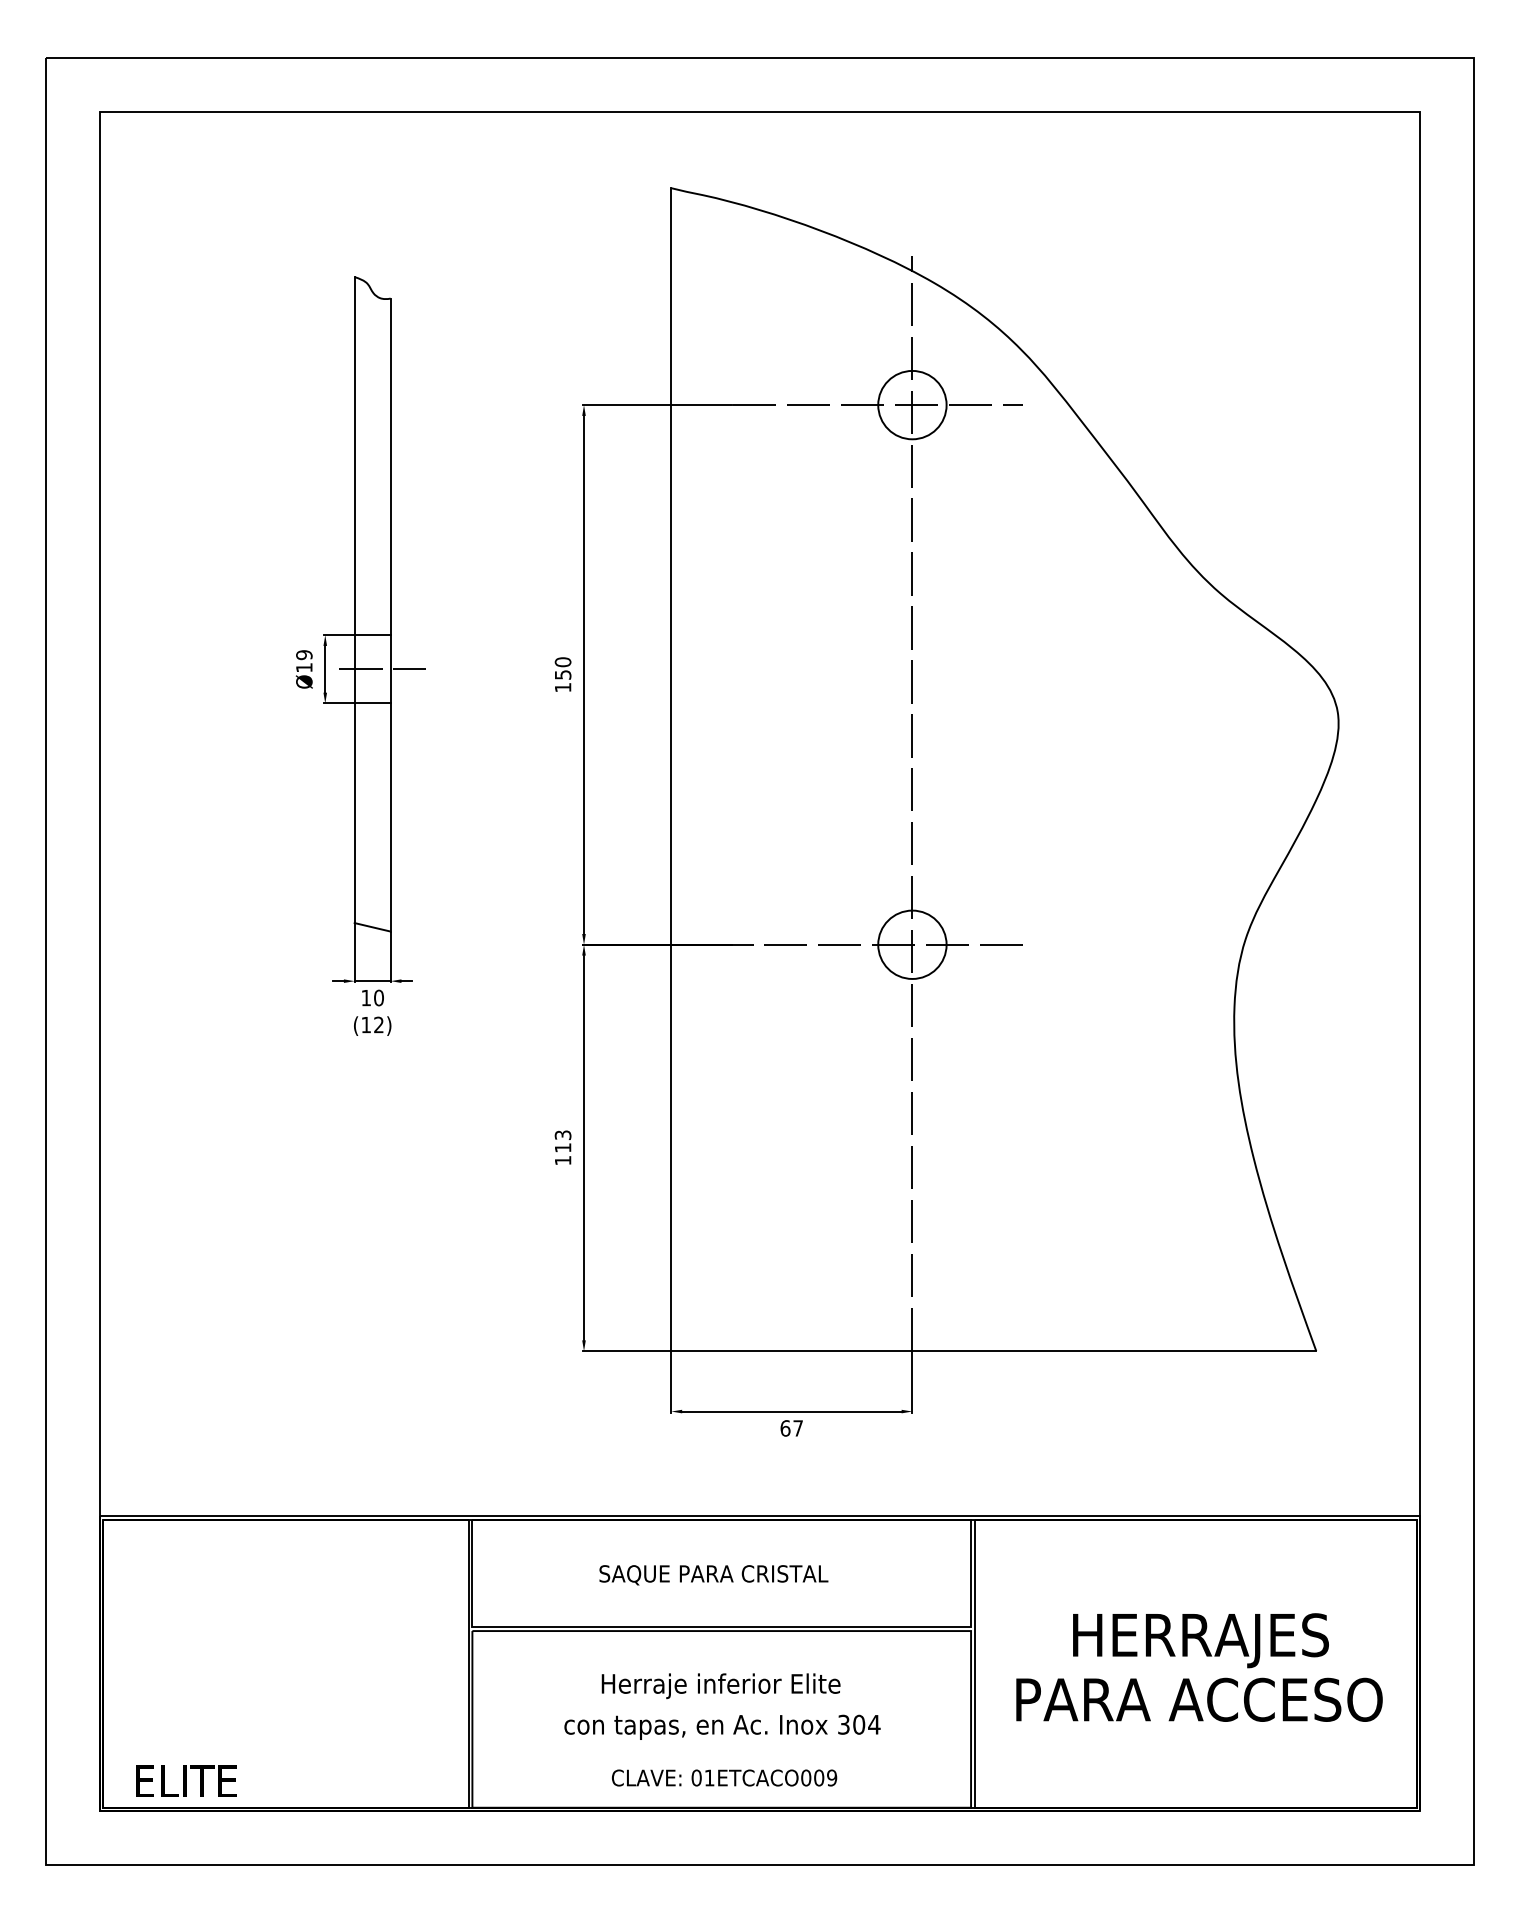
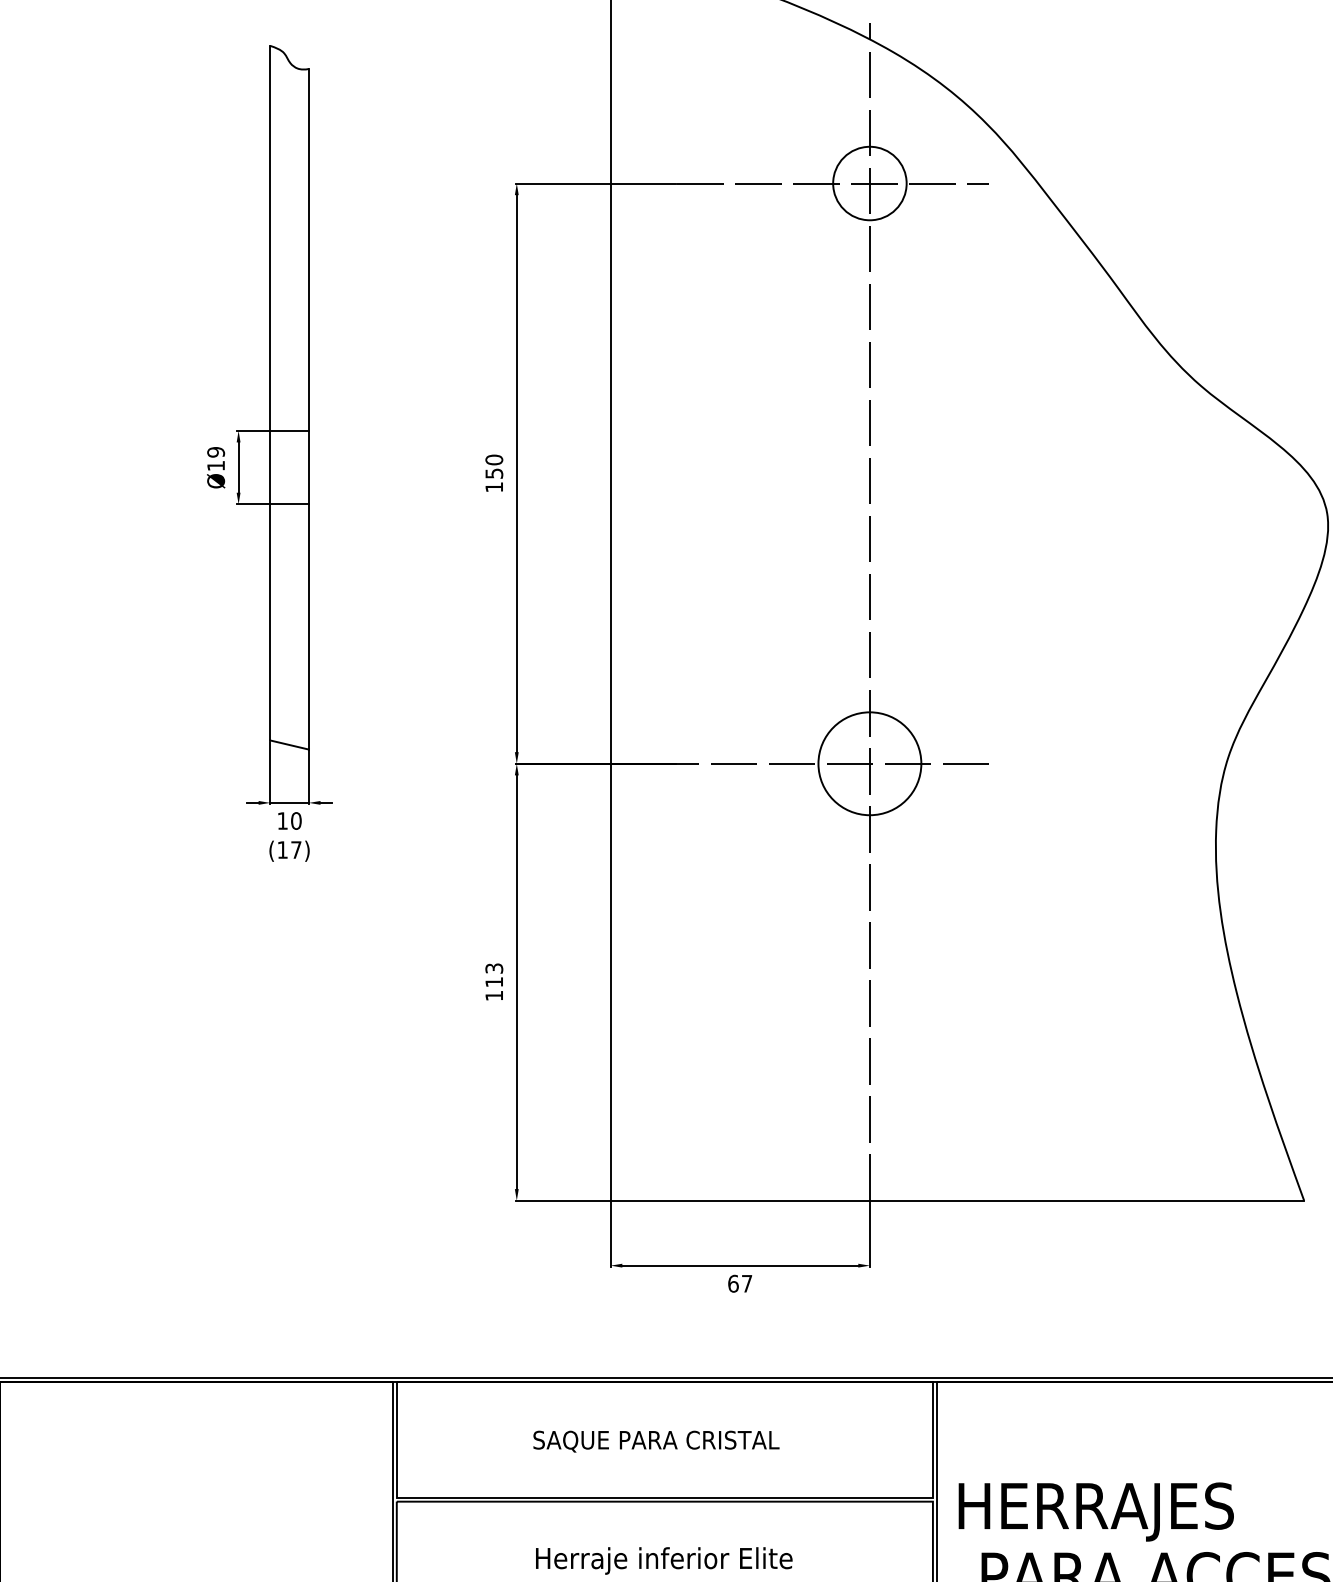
line: (382, 669) -> (300, 467), removed
circle: (912, 944) -> (869, 763), size x1.4
text: (378, 1024) -> (295, 849), (12) -> (17)
text: (1200, 1640) -> (1095, 1511), moved

